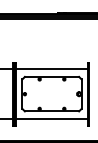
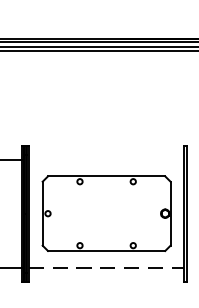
line: (51, 68) -> (105, 158), removed
line: (52, 119) -> (107, 268), solid -> dashed

